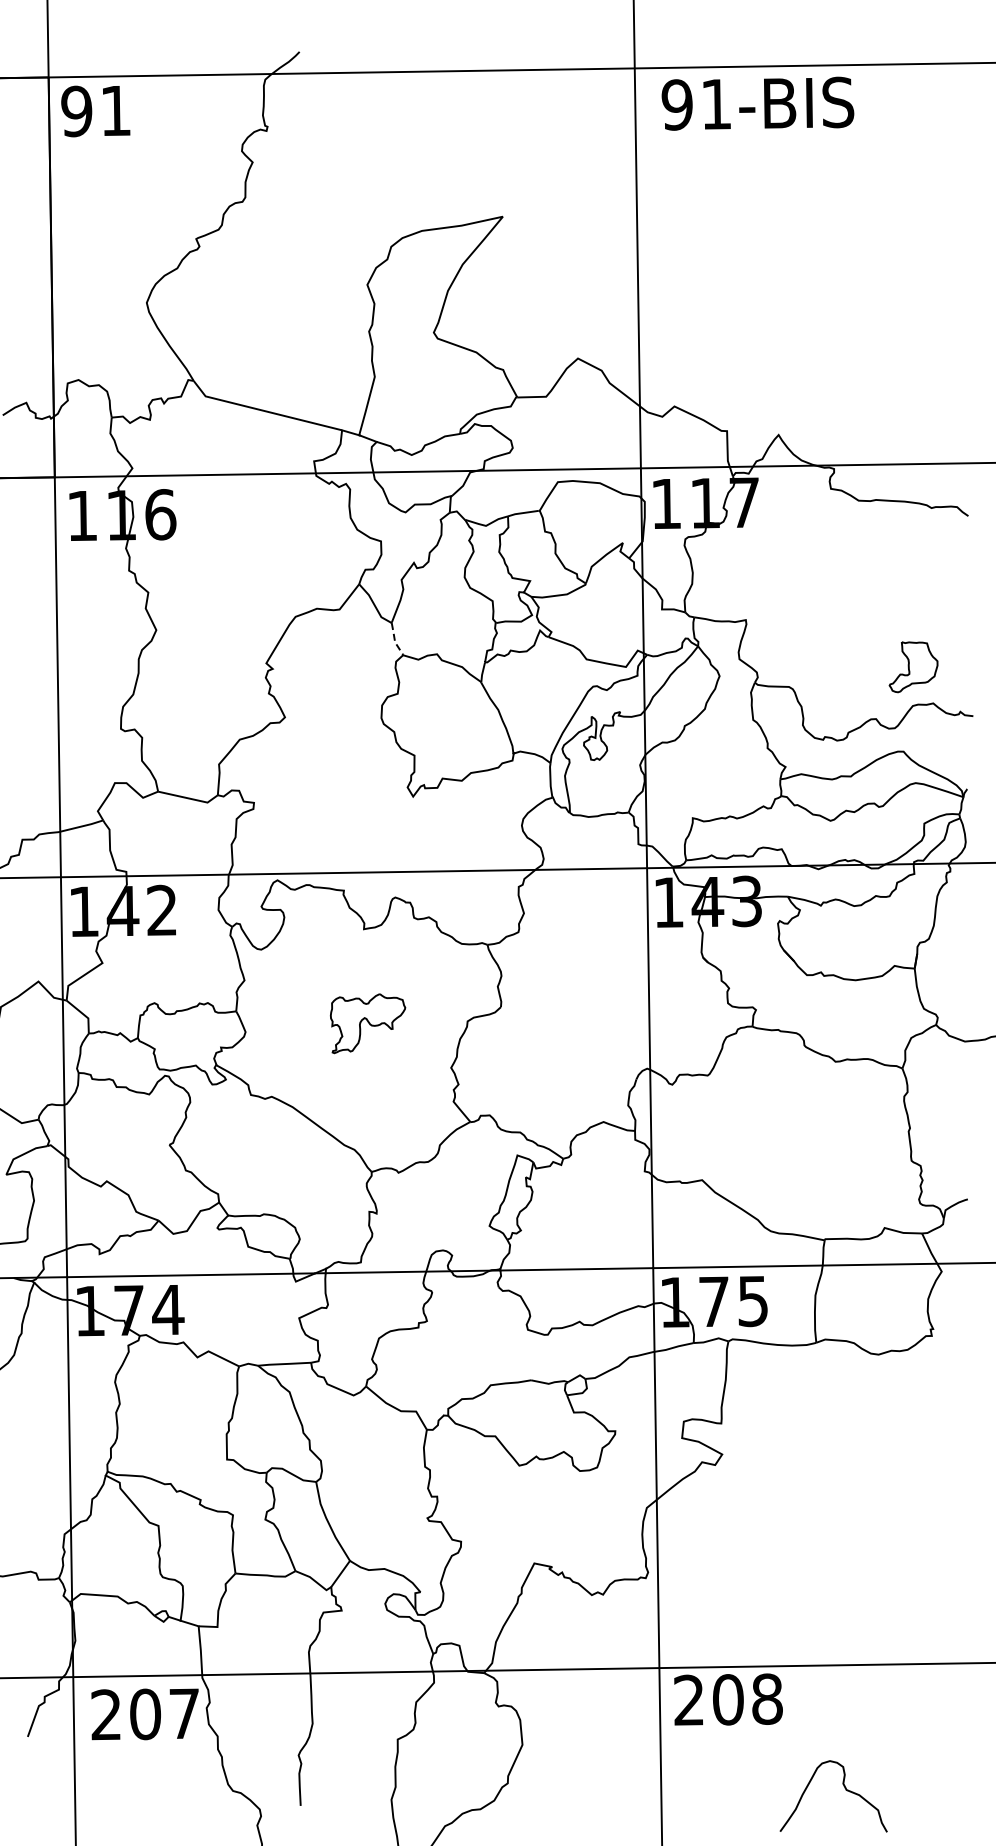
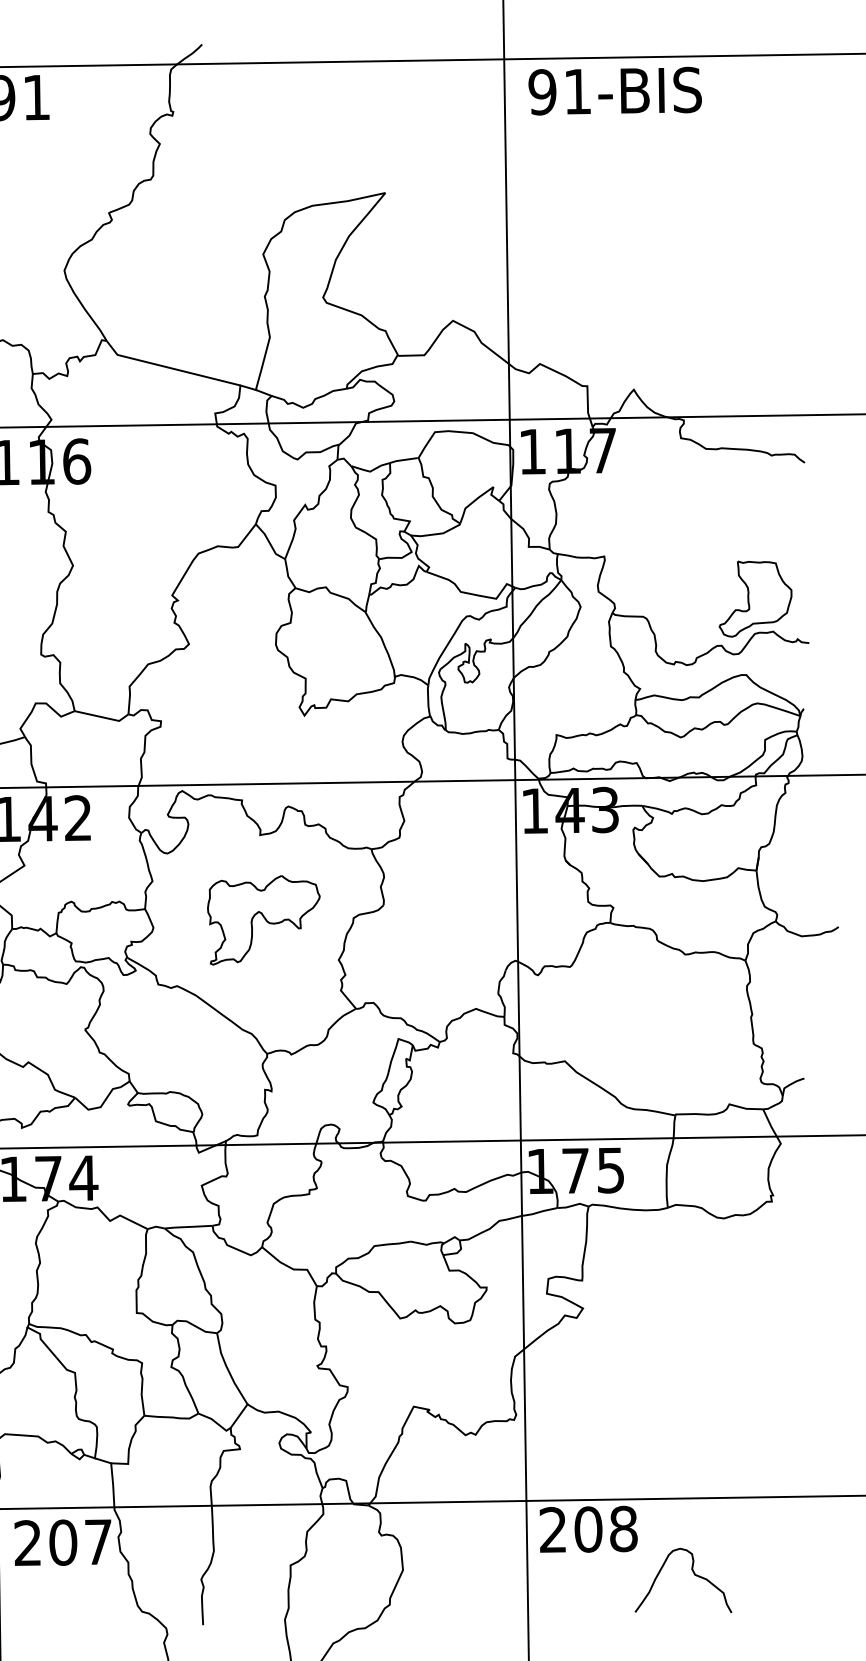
line: (394, 640) -> (287, 574), dashed -> solid
part: (913, 666) -> (755, 598), size x1.67
part: (367, 1023) -> (263, 920), size x1.67
curve: (845, 1790) -> (694, 1575), moved

